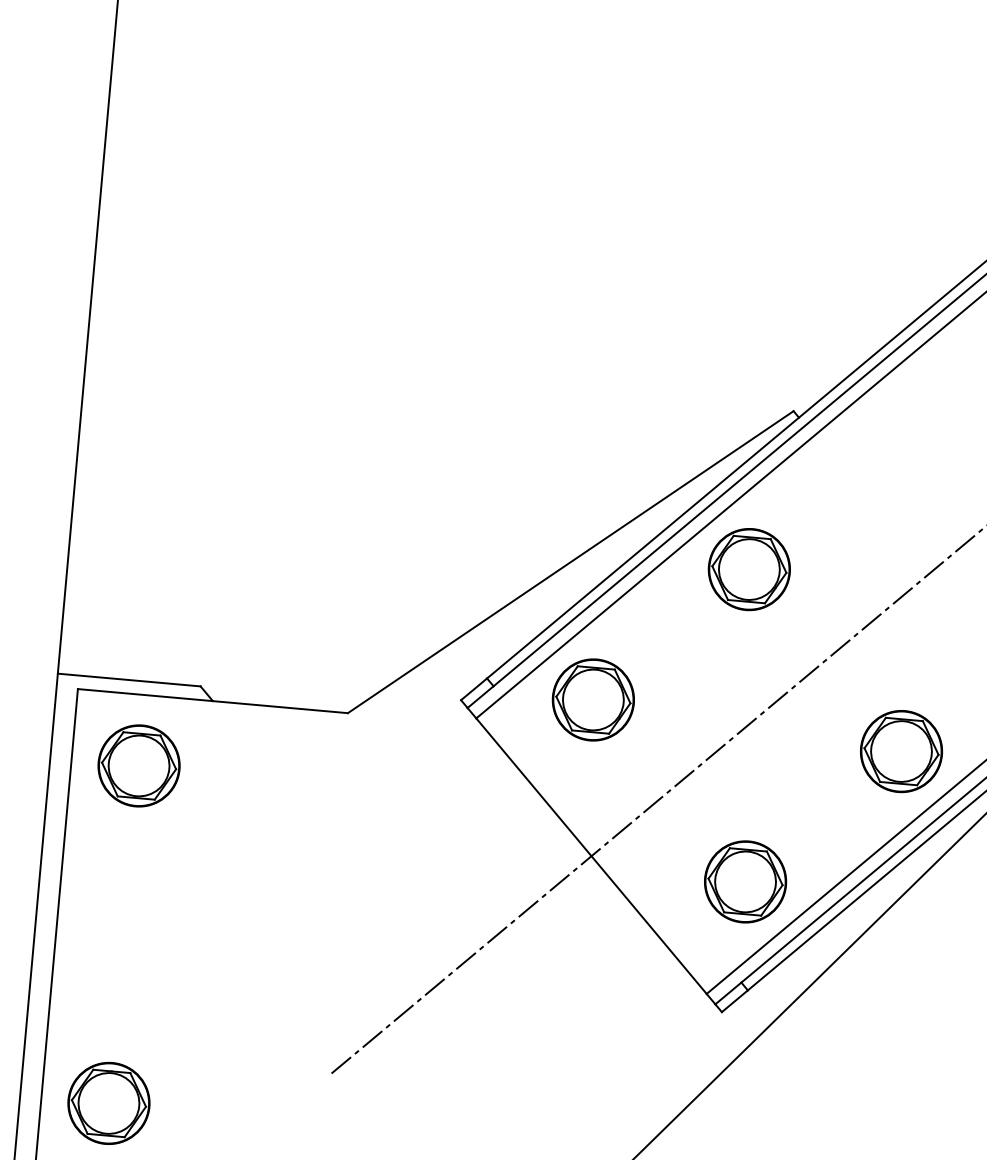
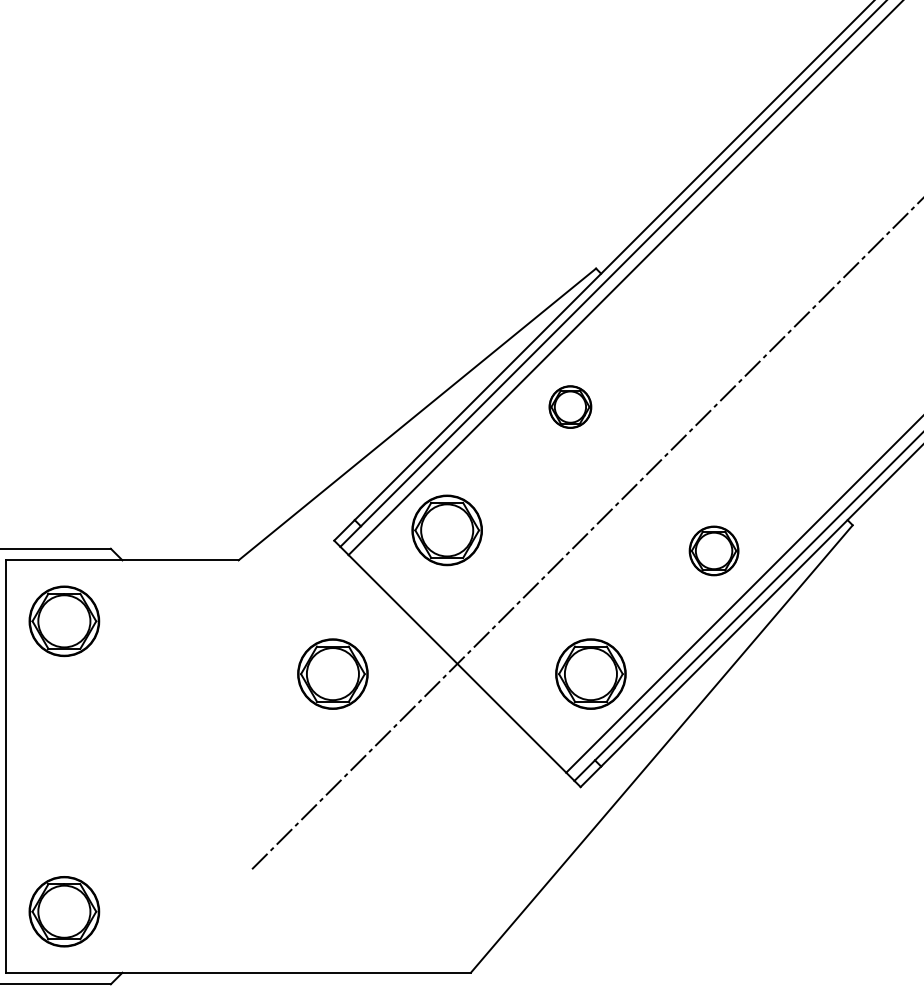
part: (749, 568) -> (570, 406), size x0.6
part: (900, 750) -> (713, 550), size x0.7
part: (445, 854) -> (332, 673), added

